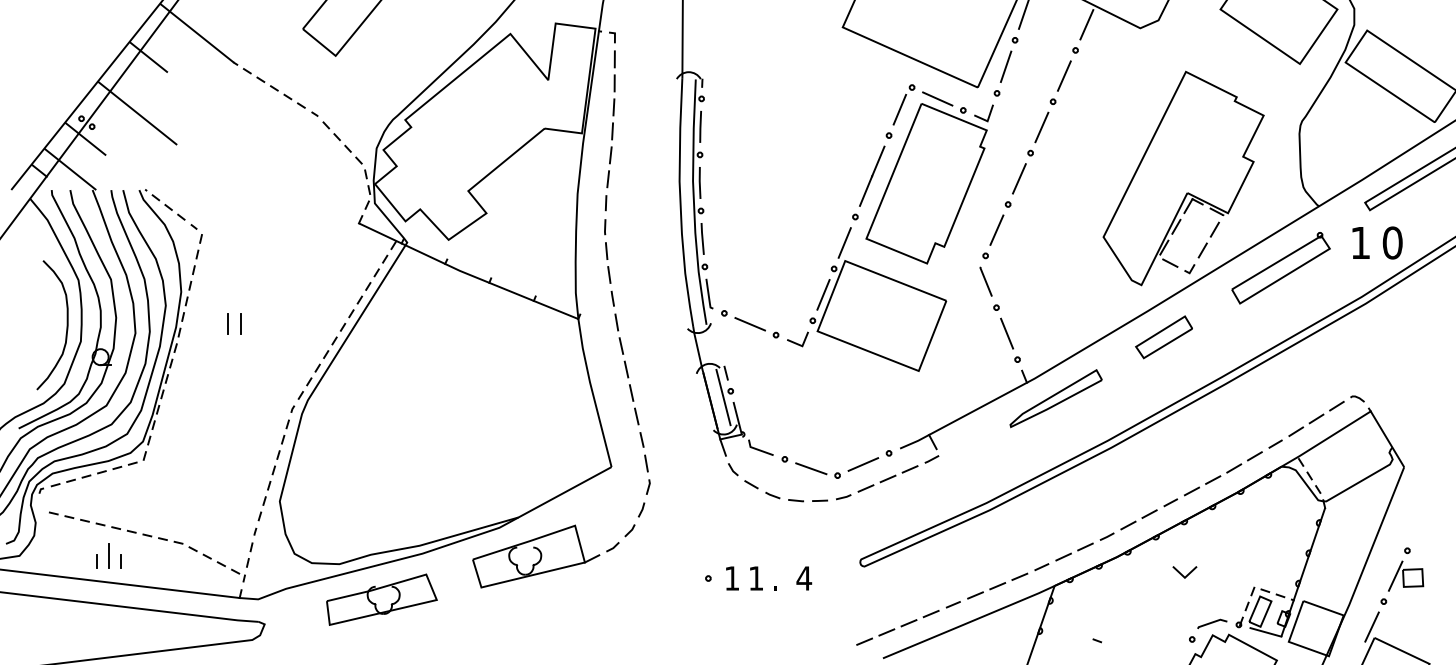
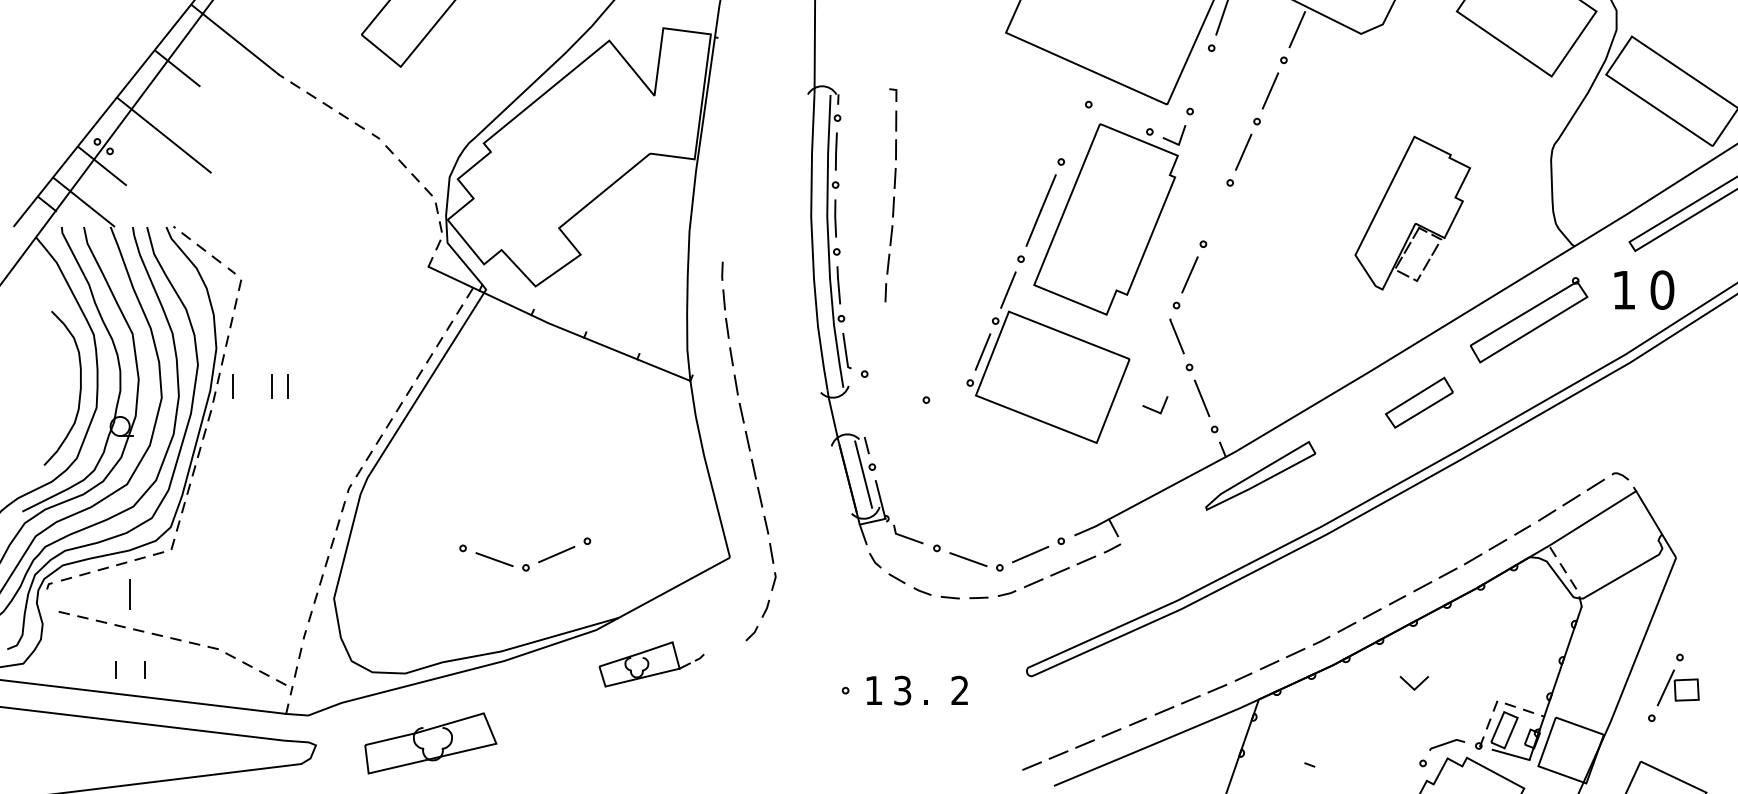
line: (1005, 66) -> (1200, 79), removed
line: (937, 98) -> (1119, 117), removed
line: (899, 109) -> (1073, 130), removed
part: (609, 121) -> (889, 195), moved
line: (1018, 178) -> (1215, 213), removed
part: (1183, 178) -> (1412, 213), size x0.6
line: (194, 323) -> (232, 386), added
line: (750, 324) -> (895, 387), removed
part: (1163, 337) -> (1418, 402), moved
line: (796, 342) -> (1153, 408), moved
part: (439, 472) -> (524, 564), added
line: (108, 555) -> (129, 593), moved
part: (545, 556) -> (651, 664), size x0.6
text: (756, 578) -> (903, 690), 1 -> 3
text: (804, 578) -> (960, 690), 4 -> 2
part: (381, 599) -> (430, 743), moved
line: (1371, 626) -> (1637, 747), removed

